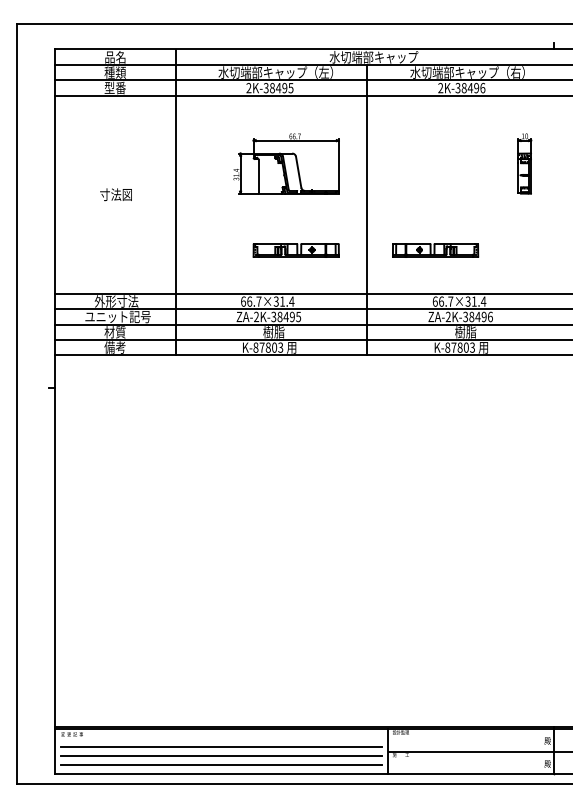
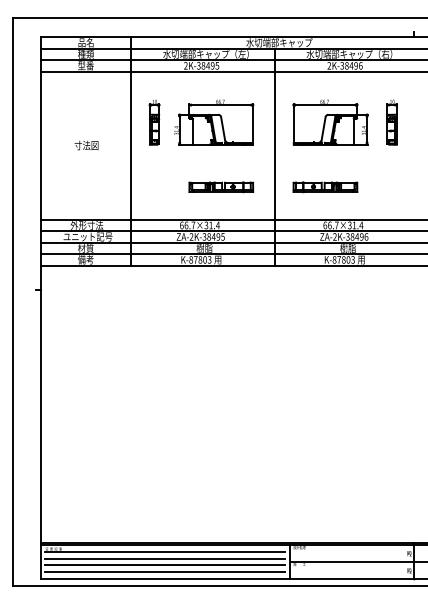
part: (206, 163) -> (154, 122), added
part: (442, 163) -> (330, 122), added
line: (220, 738) -> (164, 552), added

